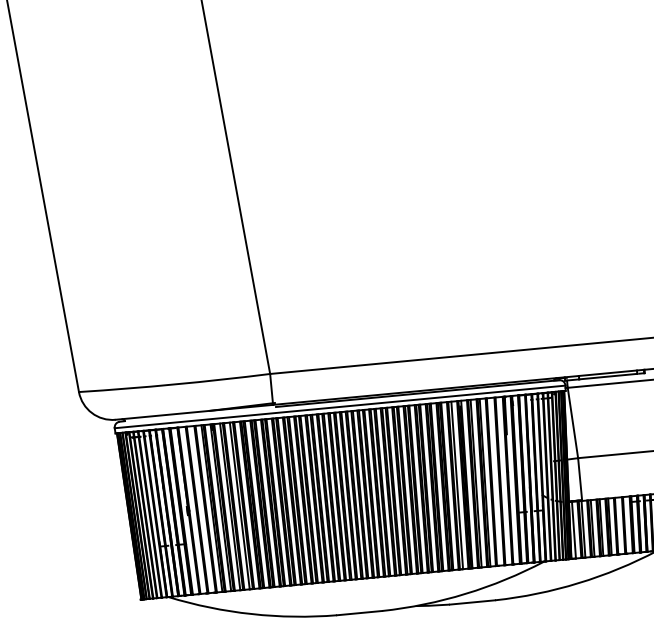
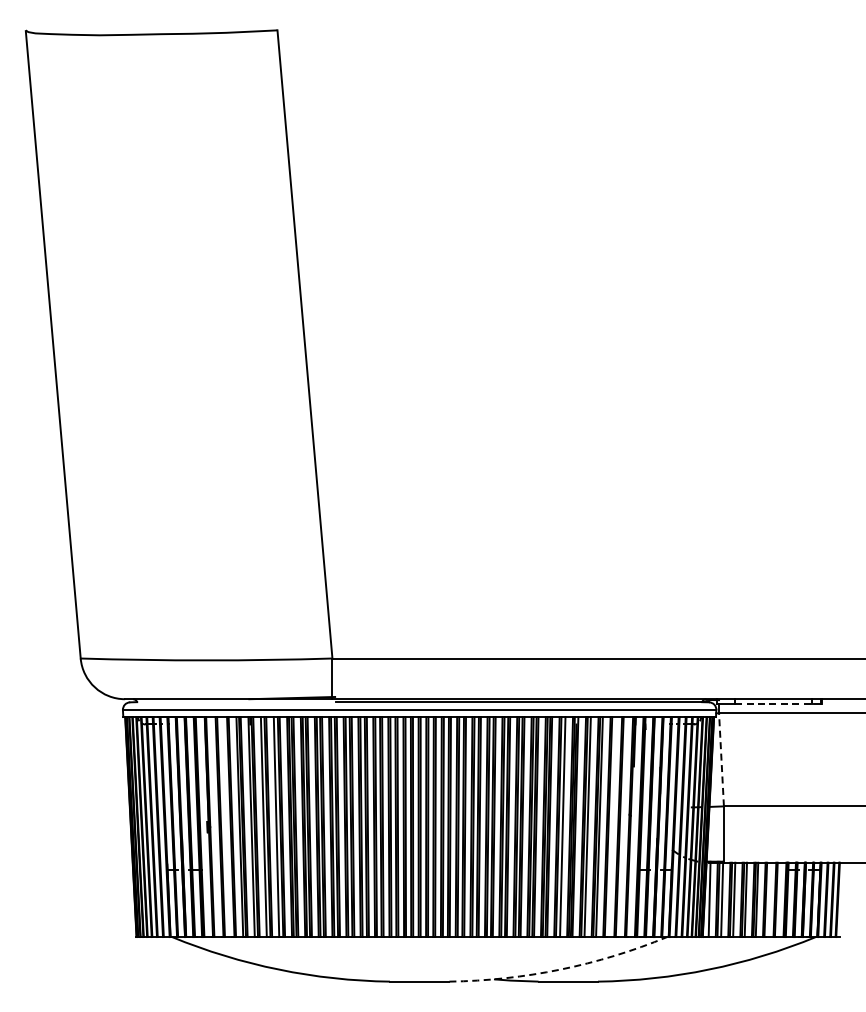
line: (608, 376) -> (773, 703), solid -> dashed
line: (572, 422) -> (721, 759), solid -> dashed
arc: (465, 593) -> (560, 969), solid -> dashed

